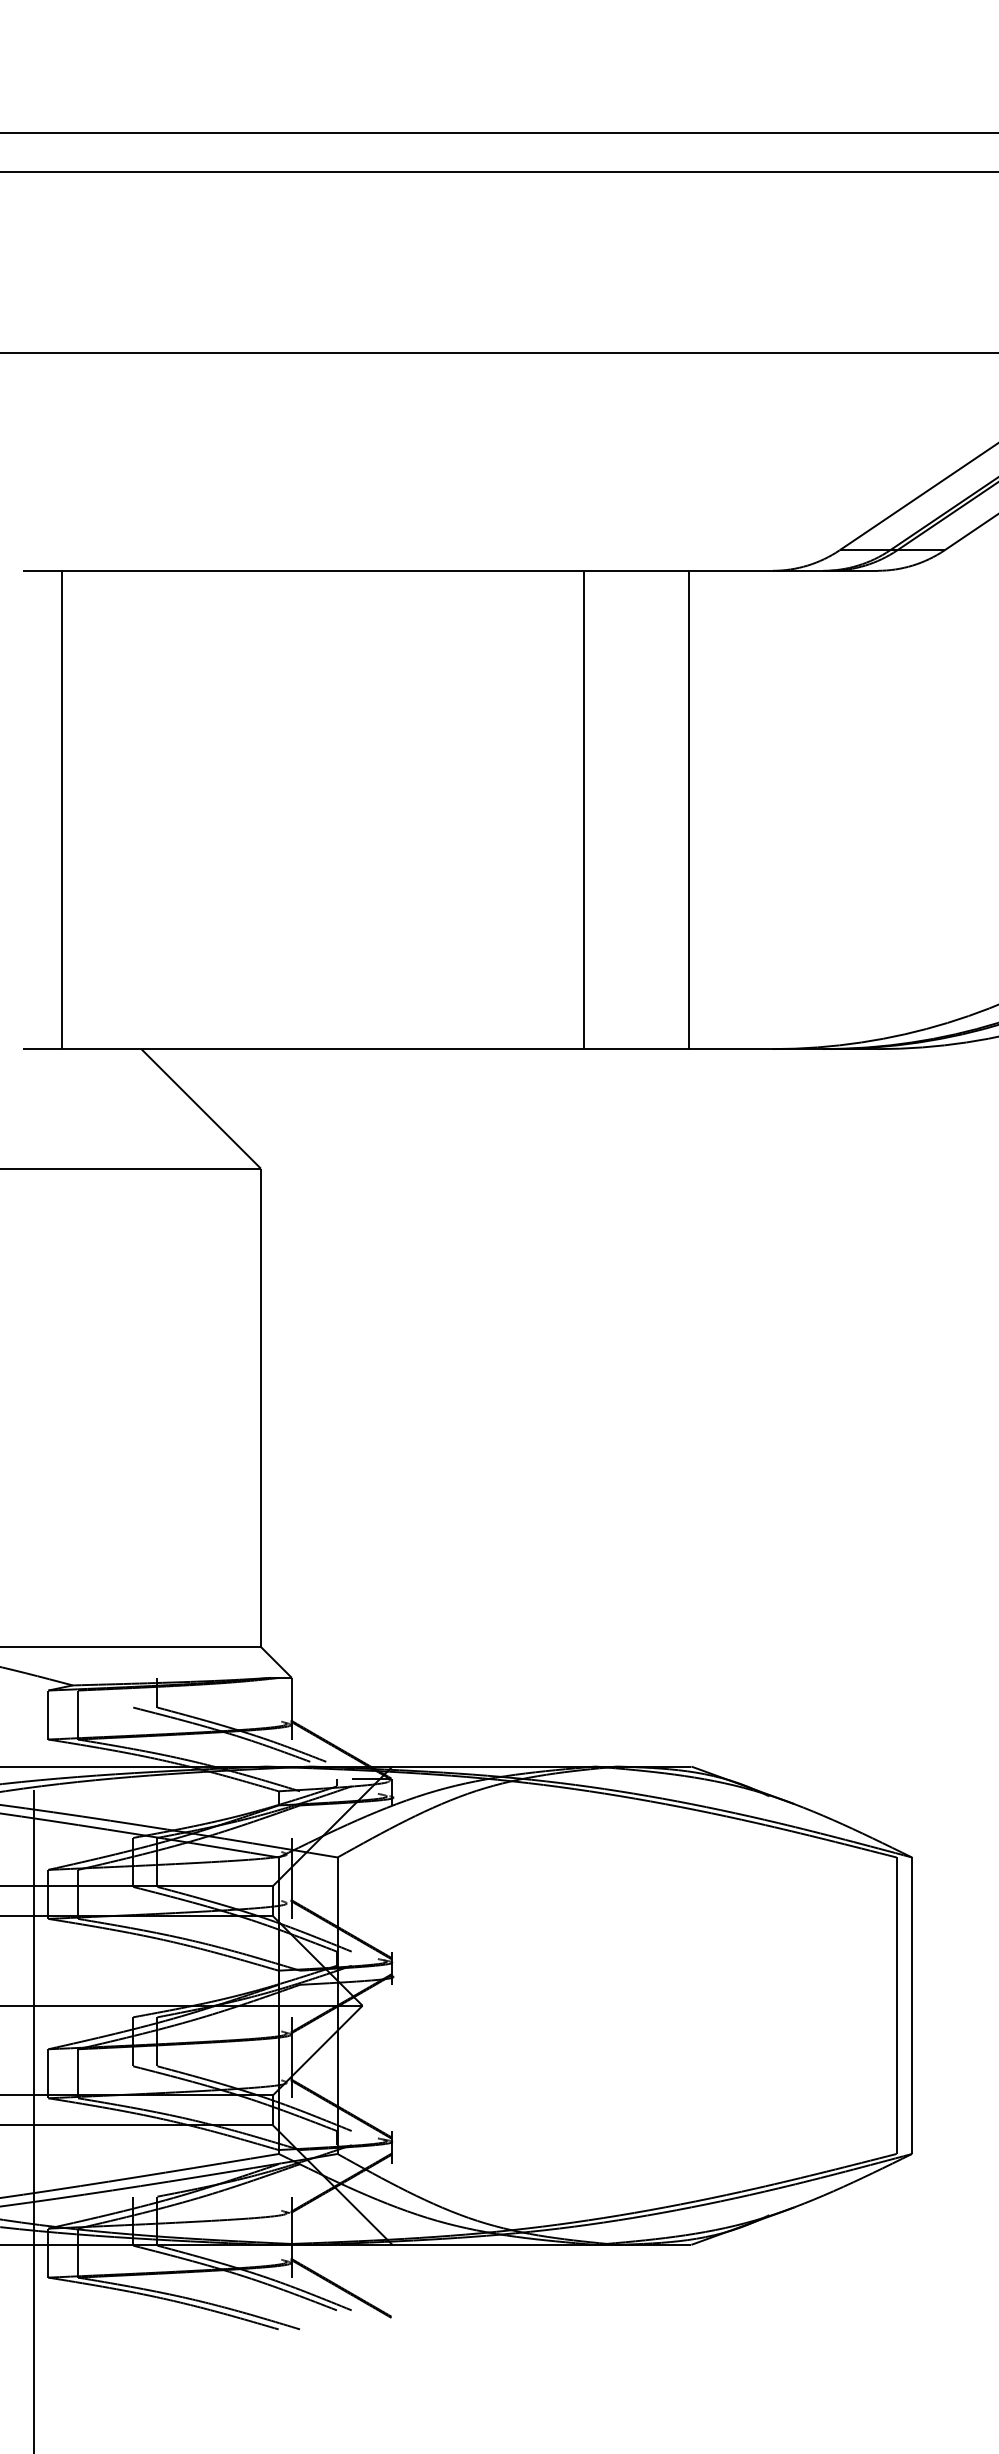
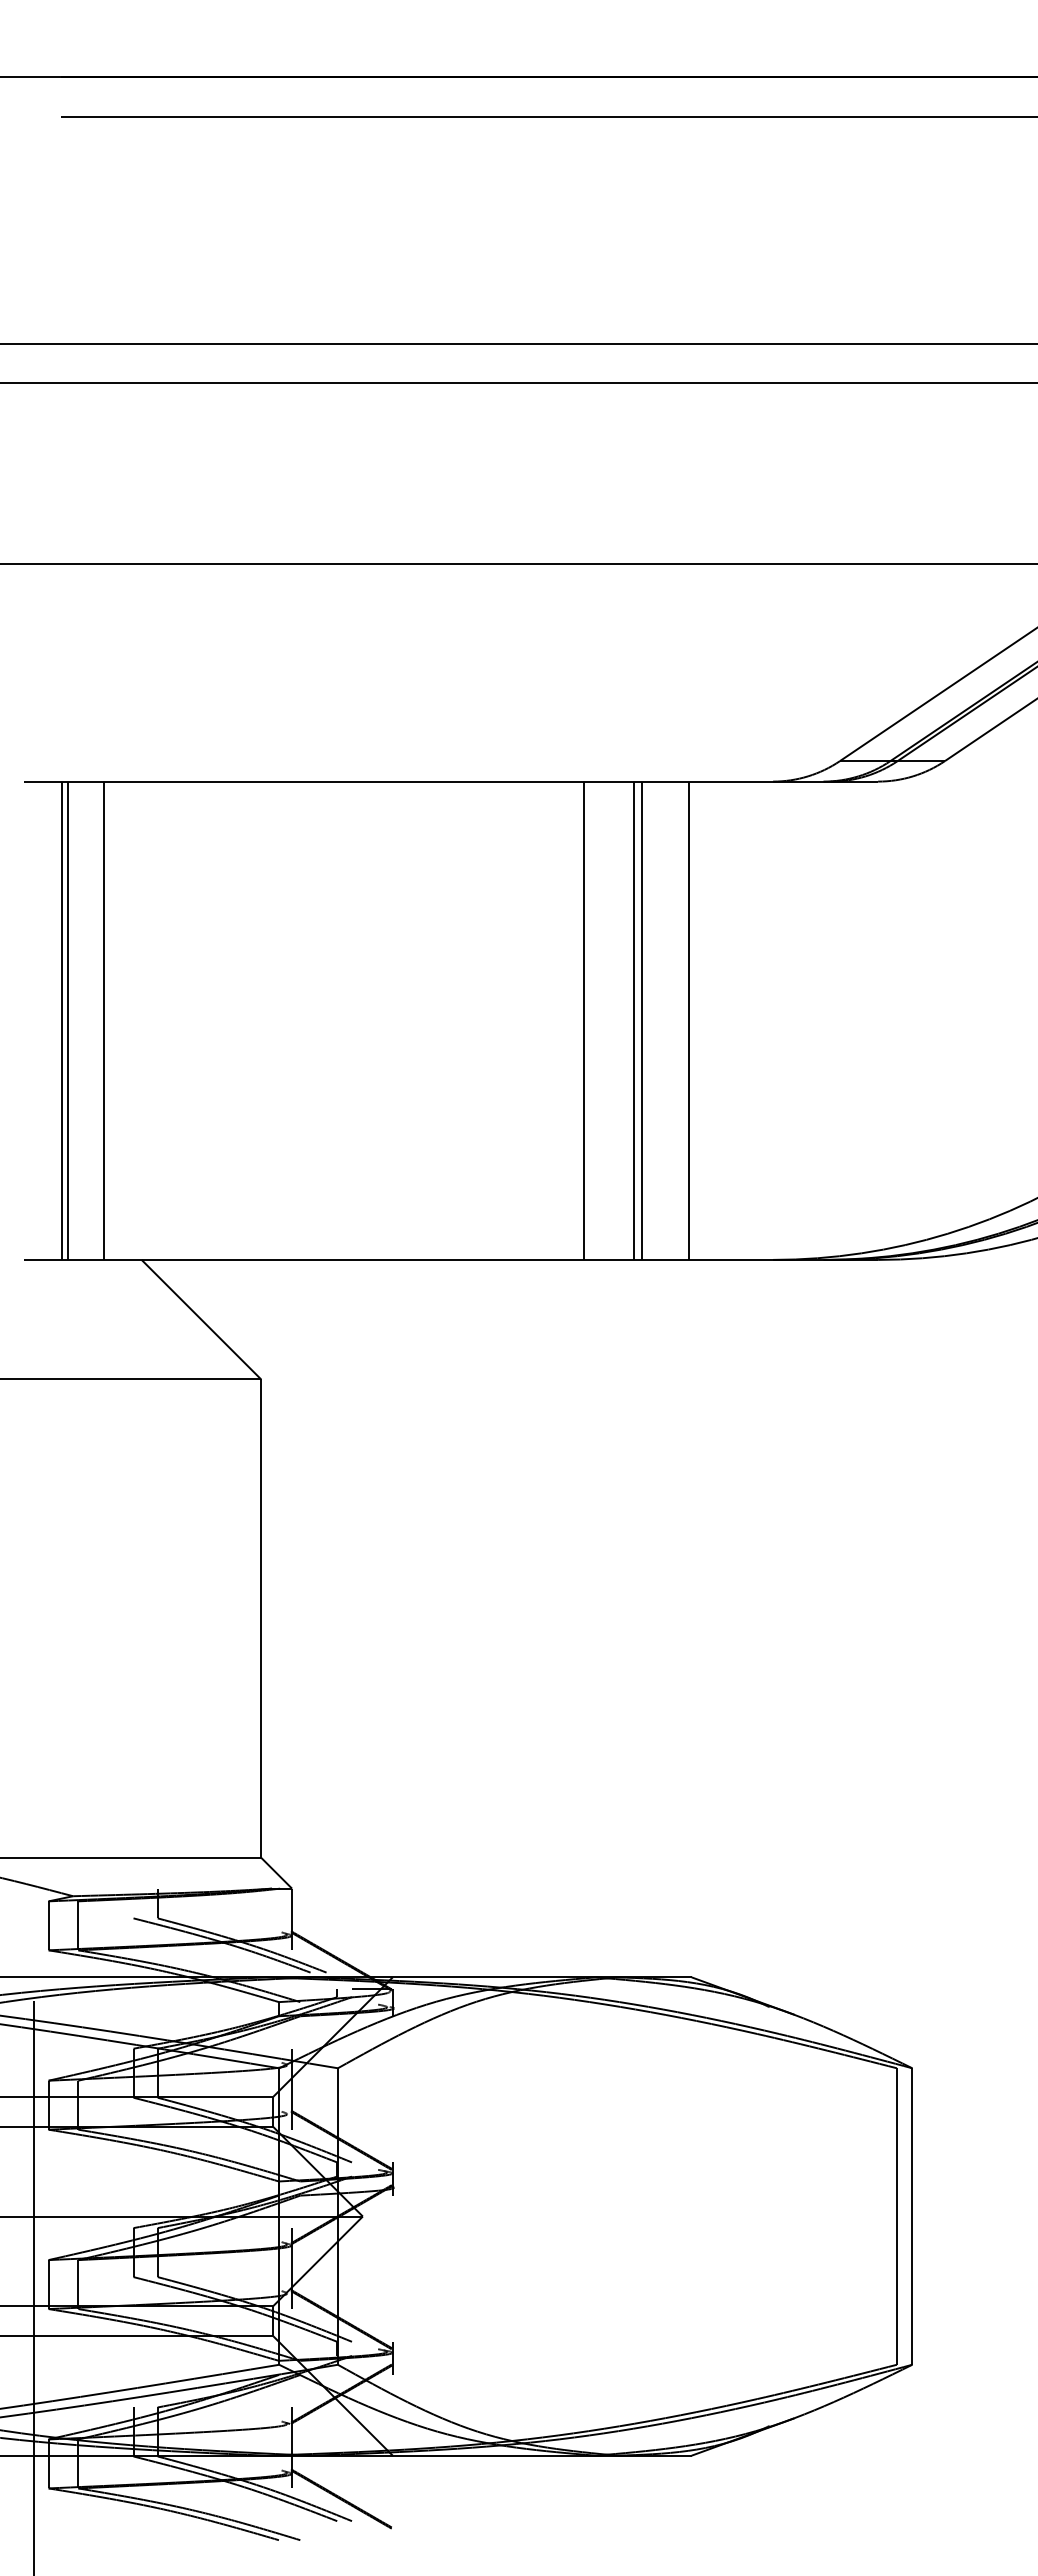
line: (67, 809) -> (67, 1020), added
line: (104, 809) -> (104, 1020), added
line: (634, 809) -> (634, 1020), added
line: (641, 809) -> (641, 1020), added

